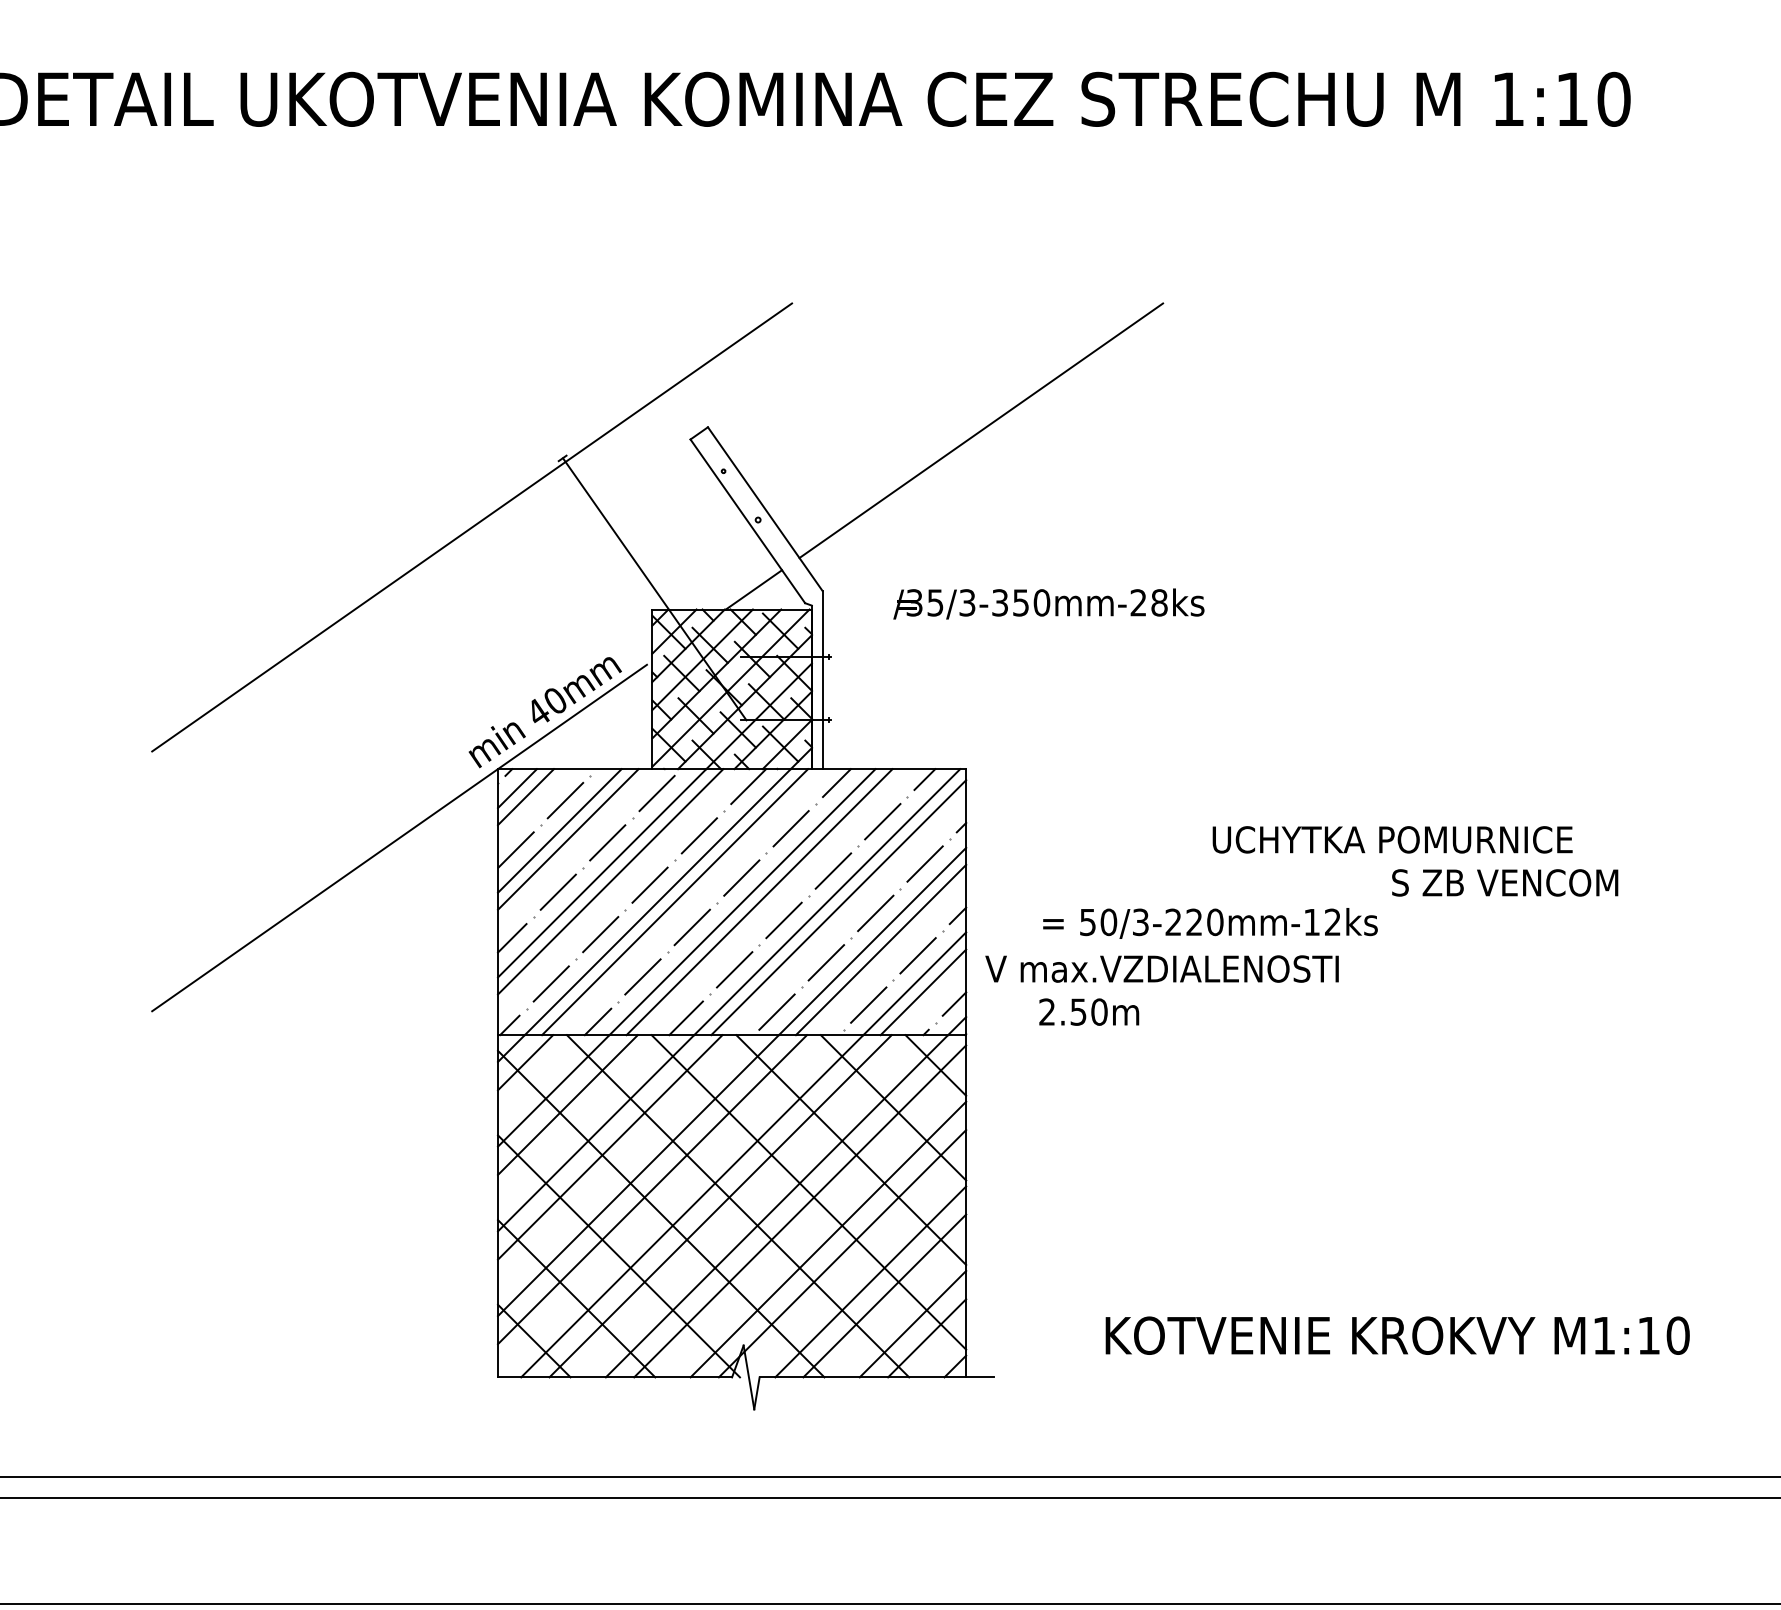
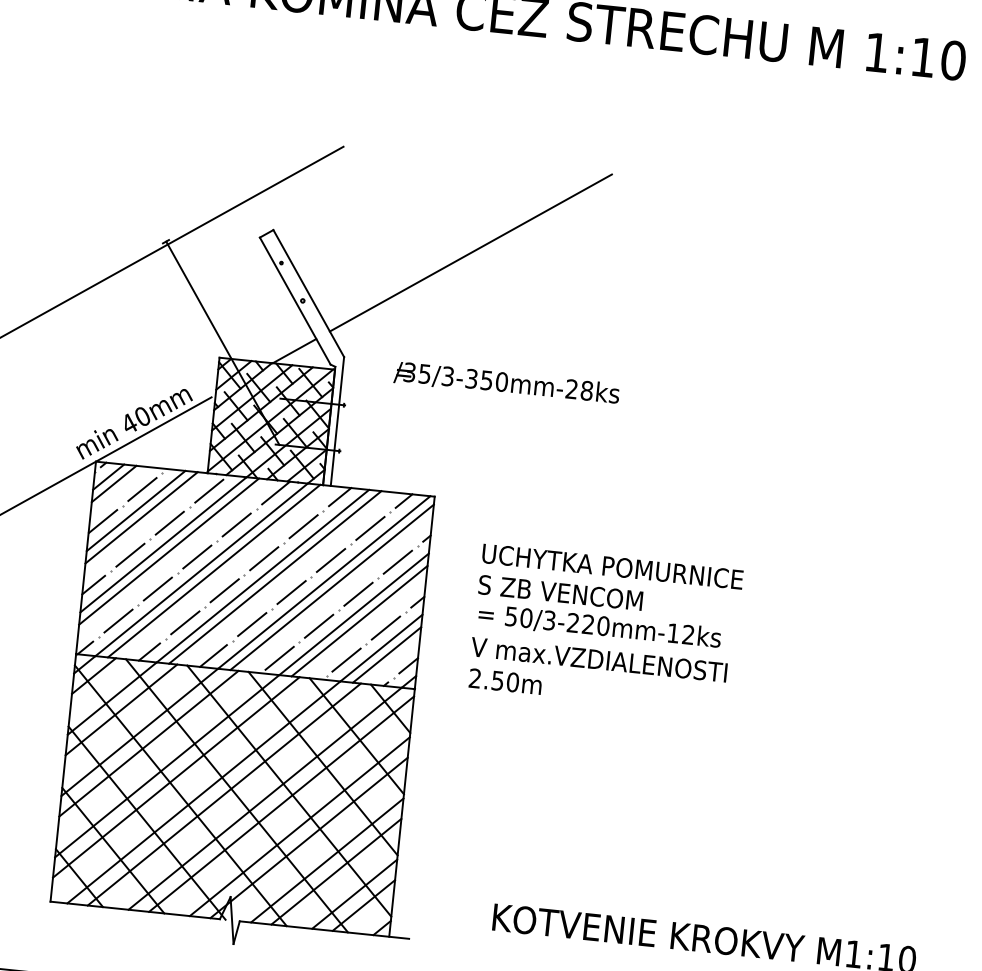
text: (1392, 839) -> (612, 566), moved
text: (1505, 882) -> (561, 592), moved
text: (1161, 968) -> (598, 659), moved

